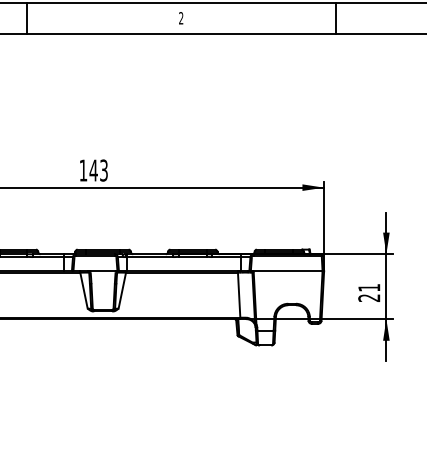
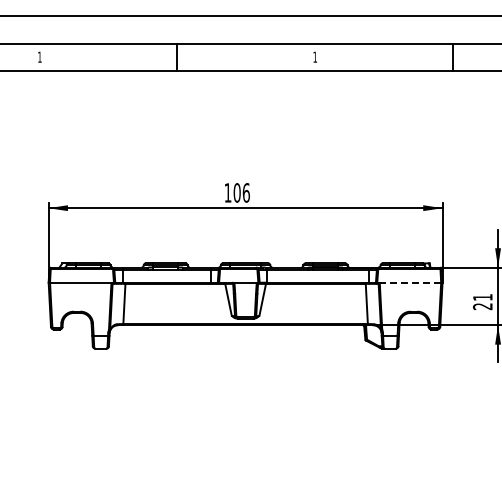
text: (180, 17) -> (314, 56), 2 -> 1
text: (98, 170) -> (241, 192), 143 -> 106
line: (288, 271) -> (410, 282), solid -> dashed

